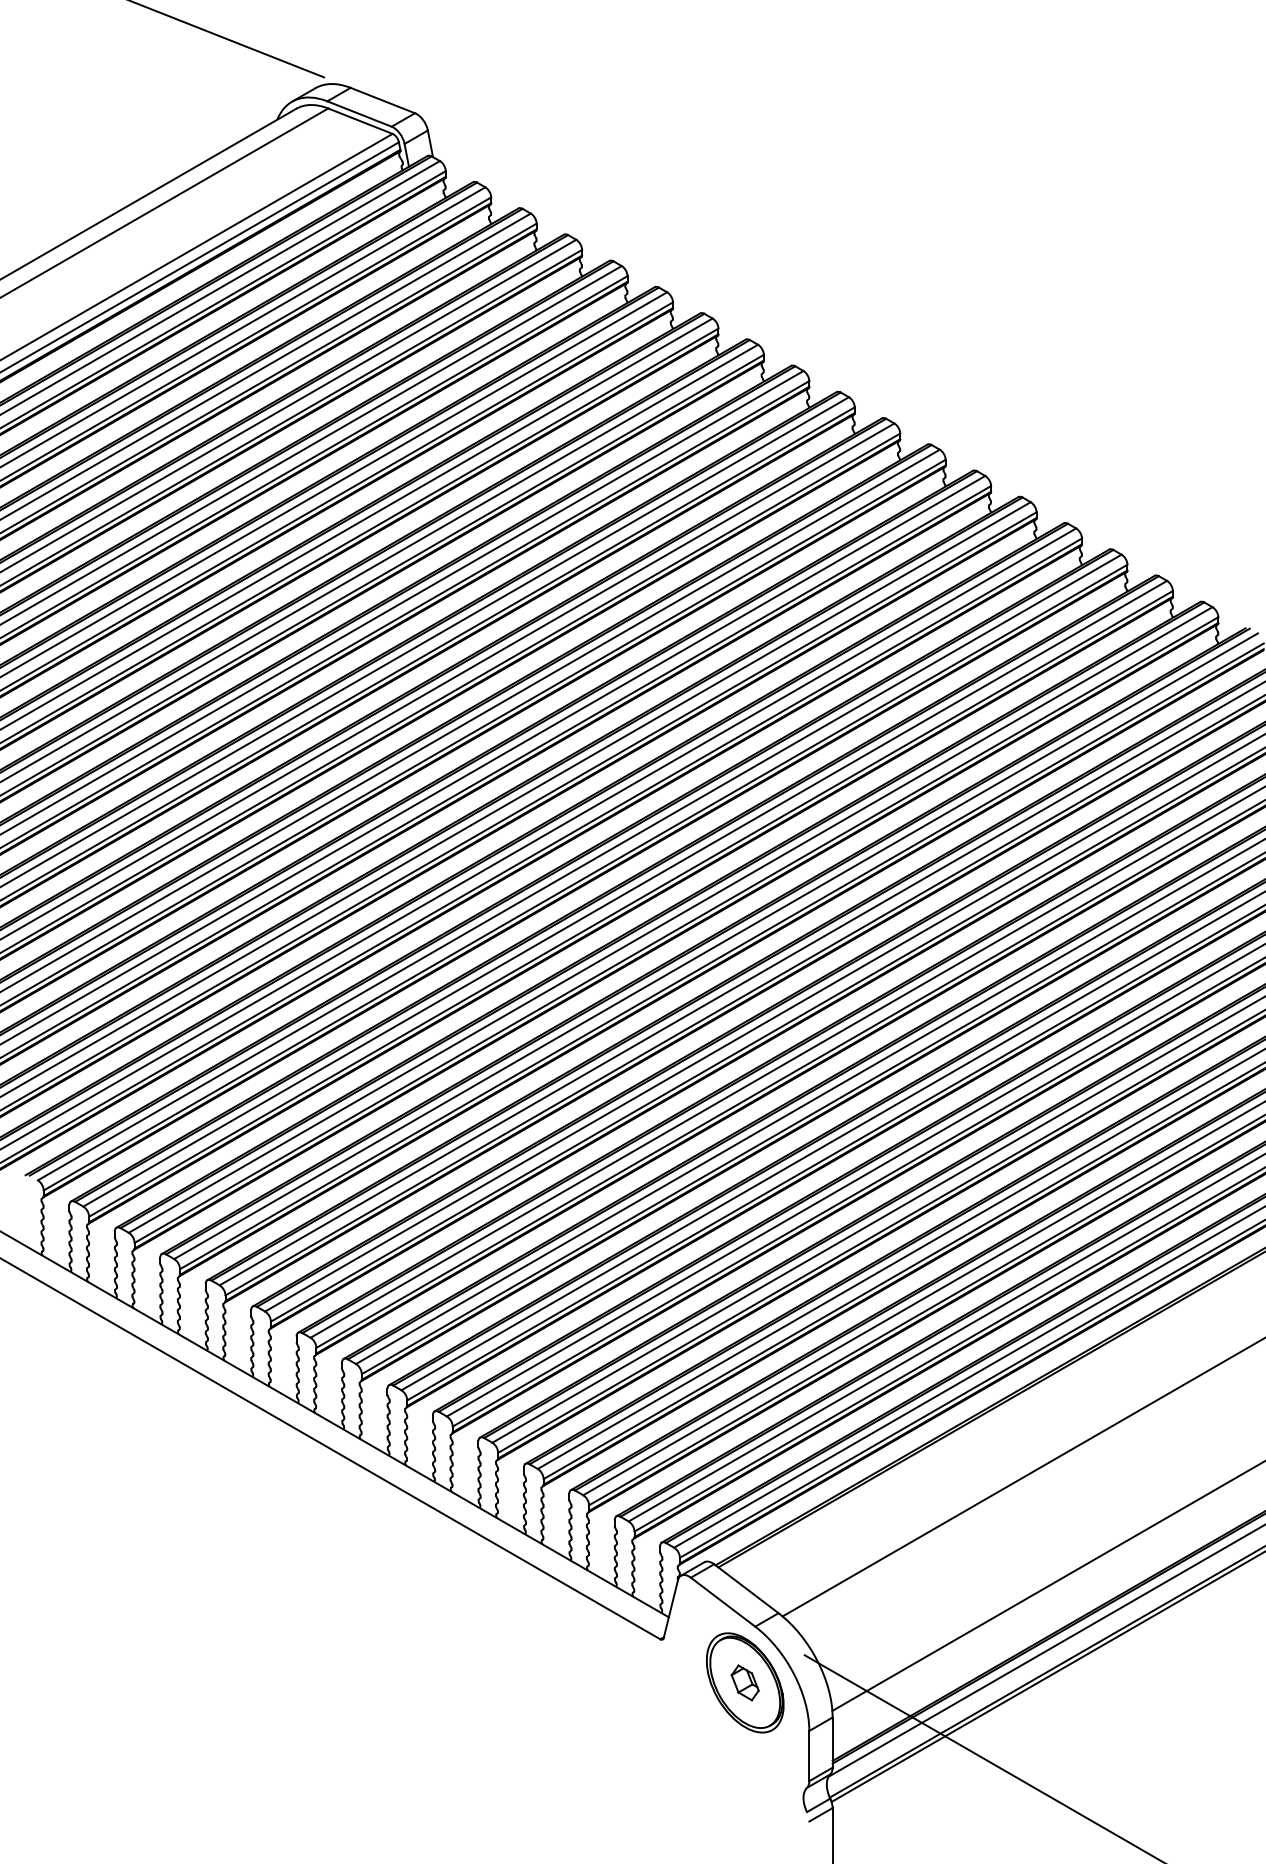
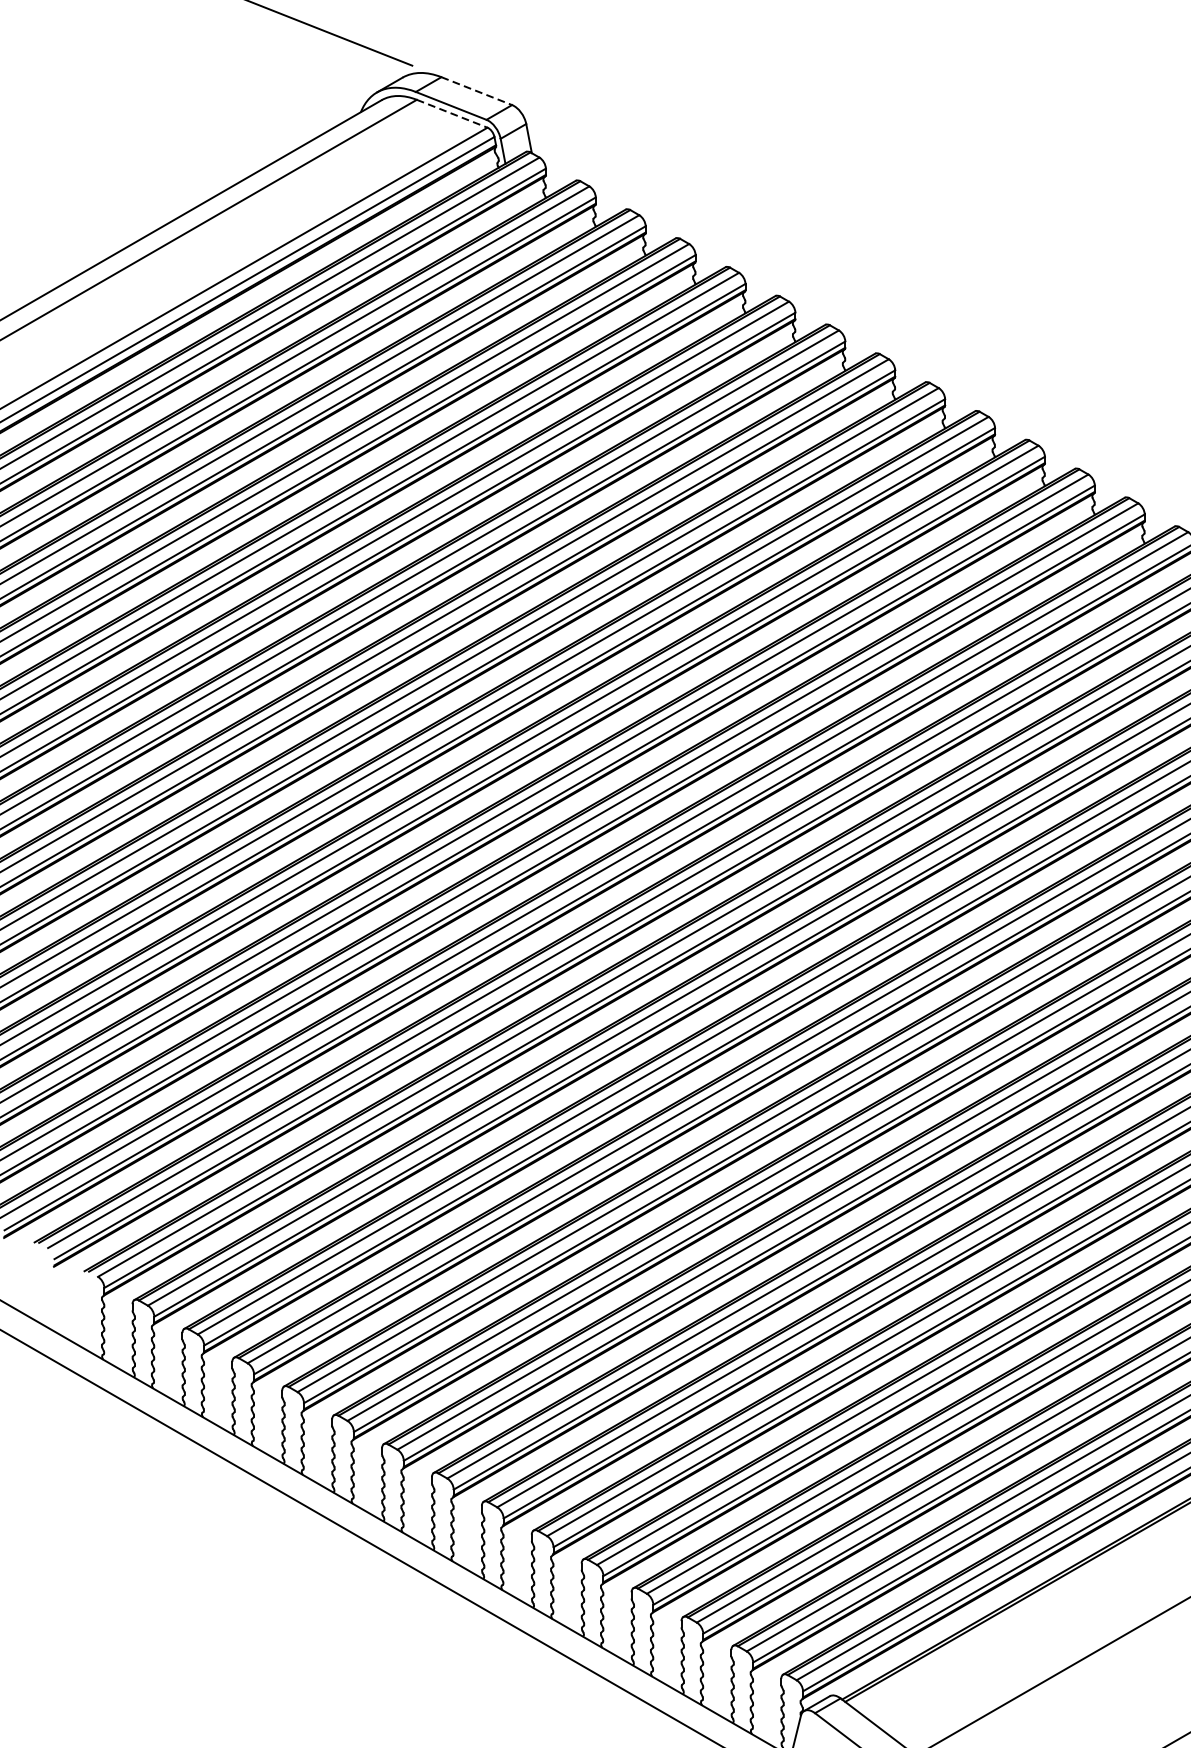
line: (382, 100) -> (476, 91), solid -> dashed
line: (360, 121) -> (452, 114), solid -> dashed

